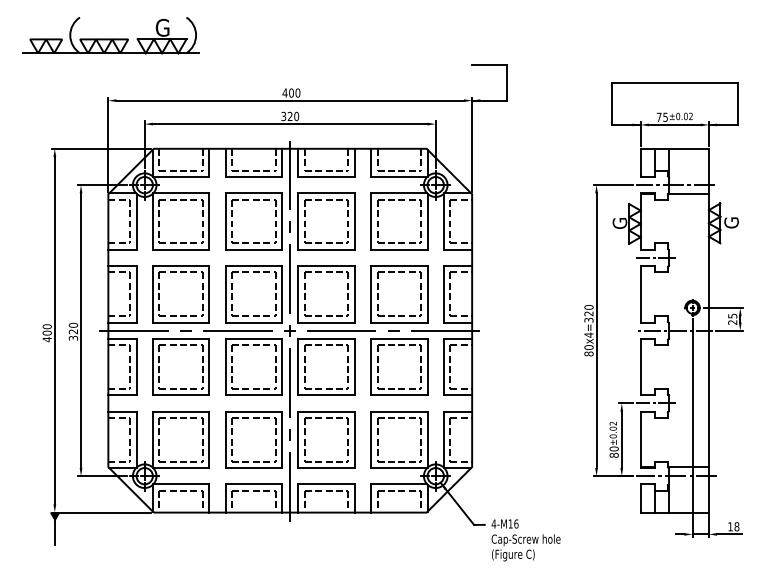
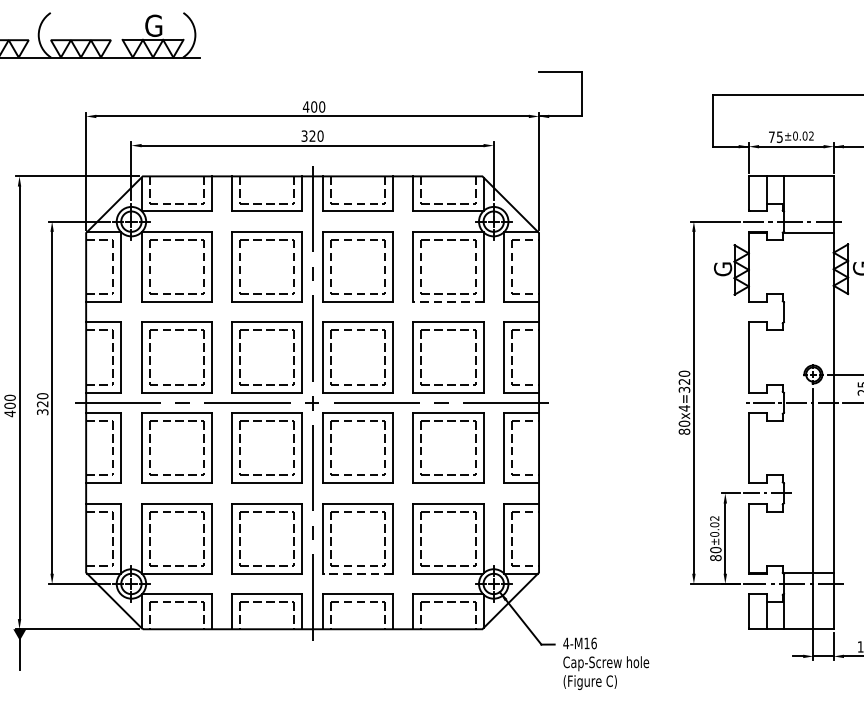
line: (398, 249) -> (447, 301), solid -> dashed
line: (655, 257) -> (767, 311), removed
line: (326, 468) -> (357, 574), solid -> dashed

